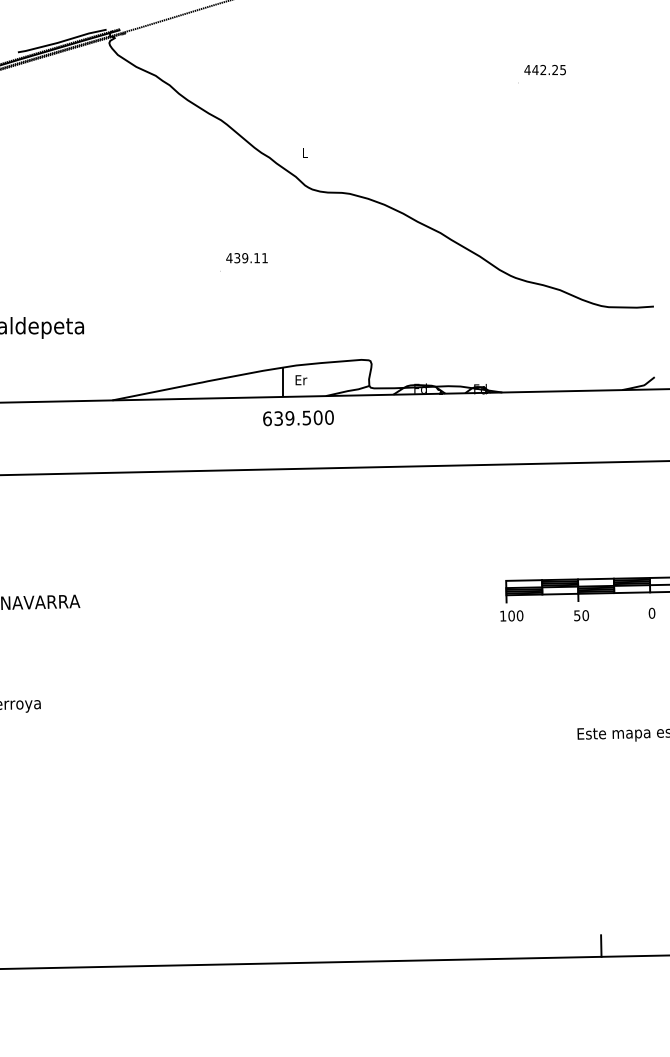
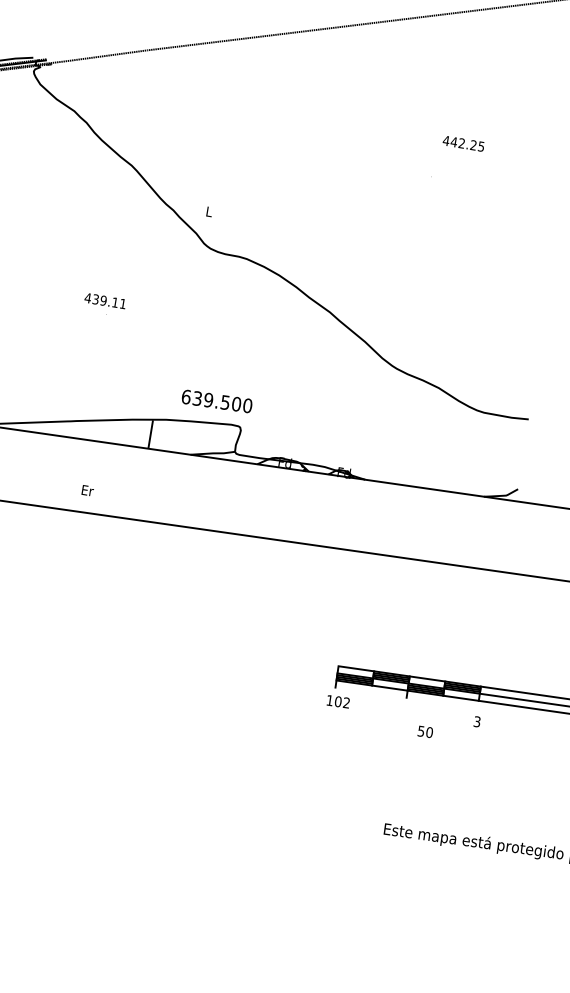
text: (544, 70) -> (462, 144), moved
text: (246, 258) -> (104, 301), moved
text: (301, 380) -> (87, 491), moved
text: (298, 418) -> (217, 401), moved
text: (651, 612) -> (476, 720), 0 -> 3
text: (519, 615) -> (346, 702), 100 -> 102
text: (581, 615) -> (425, 731), moved

